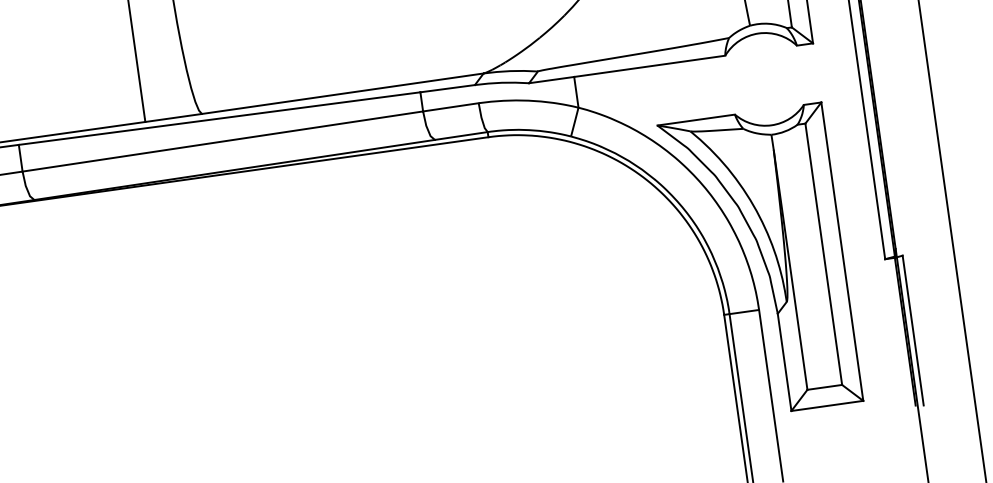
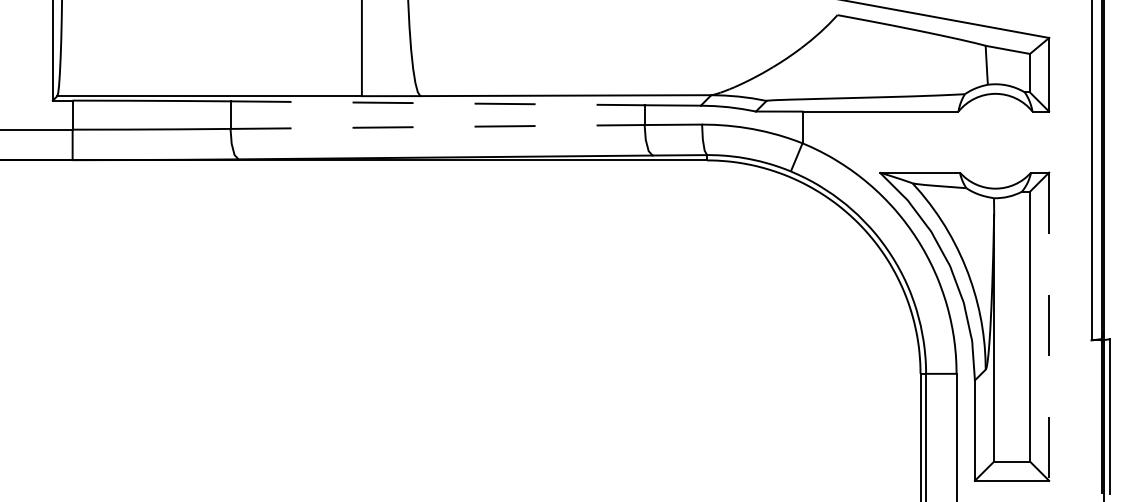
line: (220, 118) -> (438, 103), solid -> dashed
line: (223, 140) -> (438, 126), solid -> dashed
line: (842, 252) -> (1049, 327), solid -> dashed

